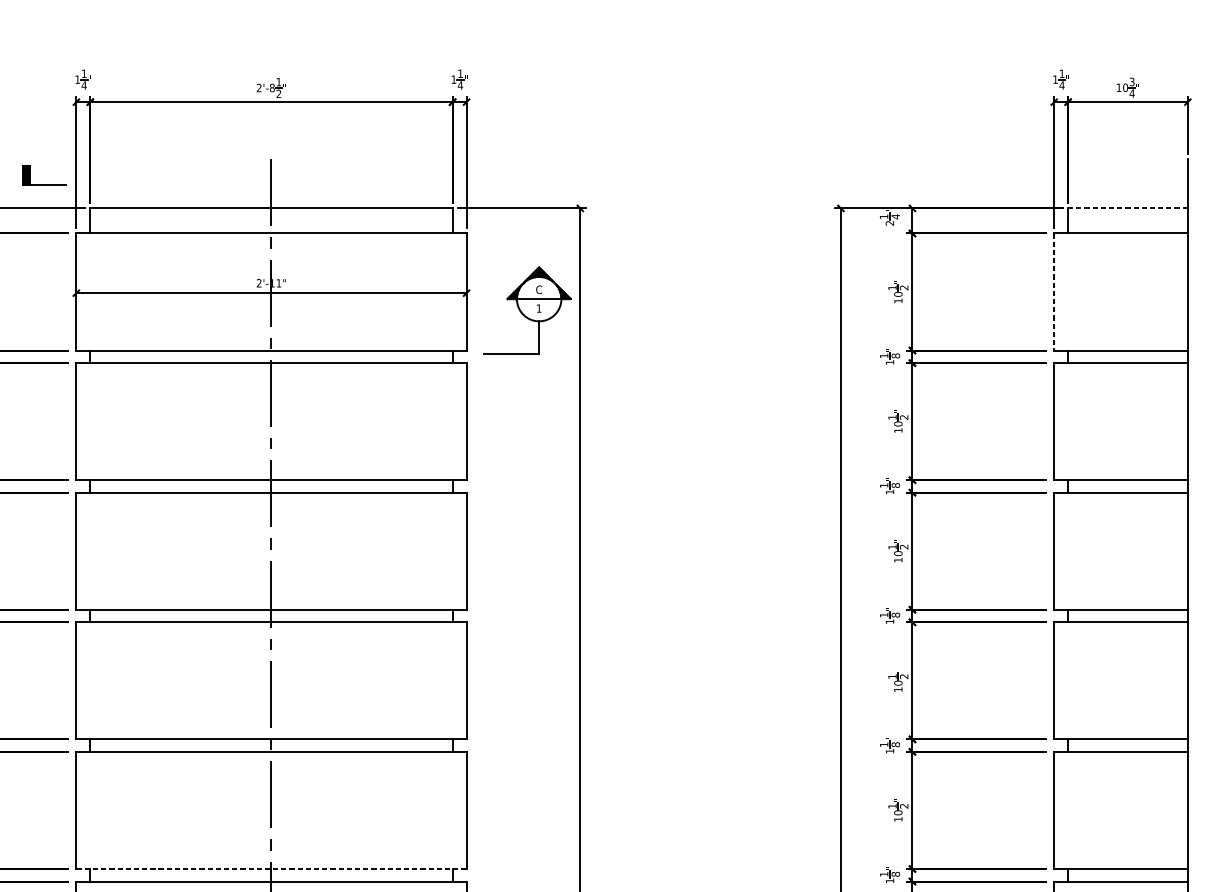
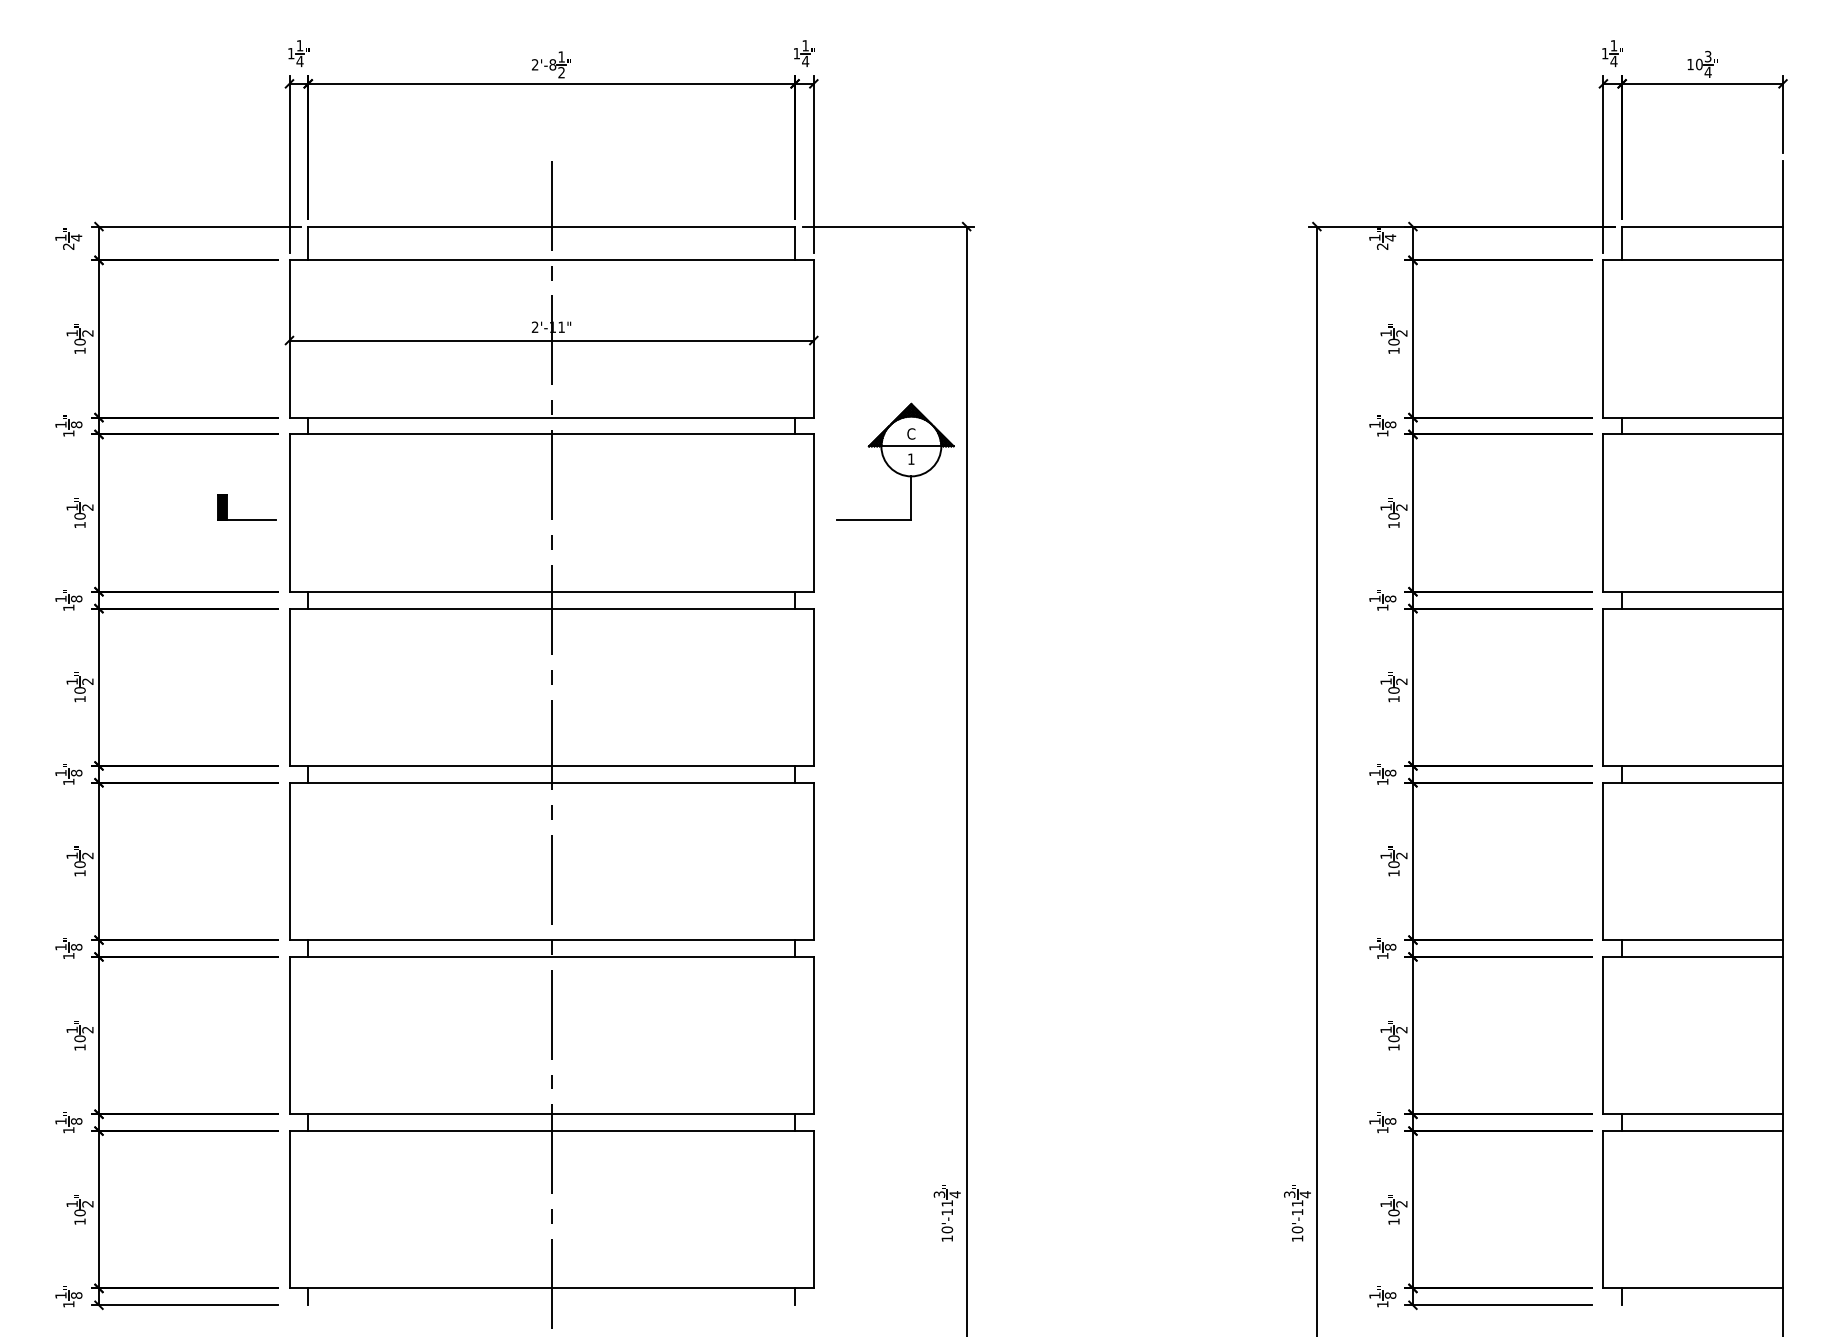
part: (44, 184) -> (246, 519), moved
line: (1127, 208) -> (1702, 226), dashed -> solid
line: (1054, 291) -> (1603, 338), dashed -> solid
part: (527, 310) -> (895, 461), moved
line: (271, 869) -> (551, 1114), dashed -> solid

